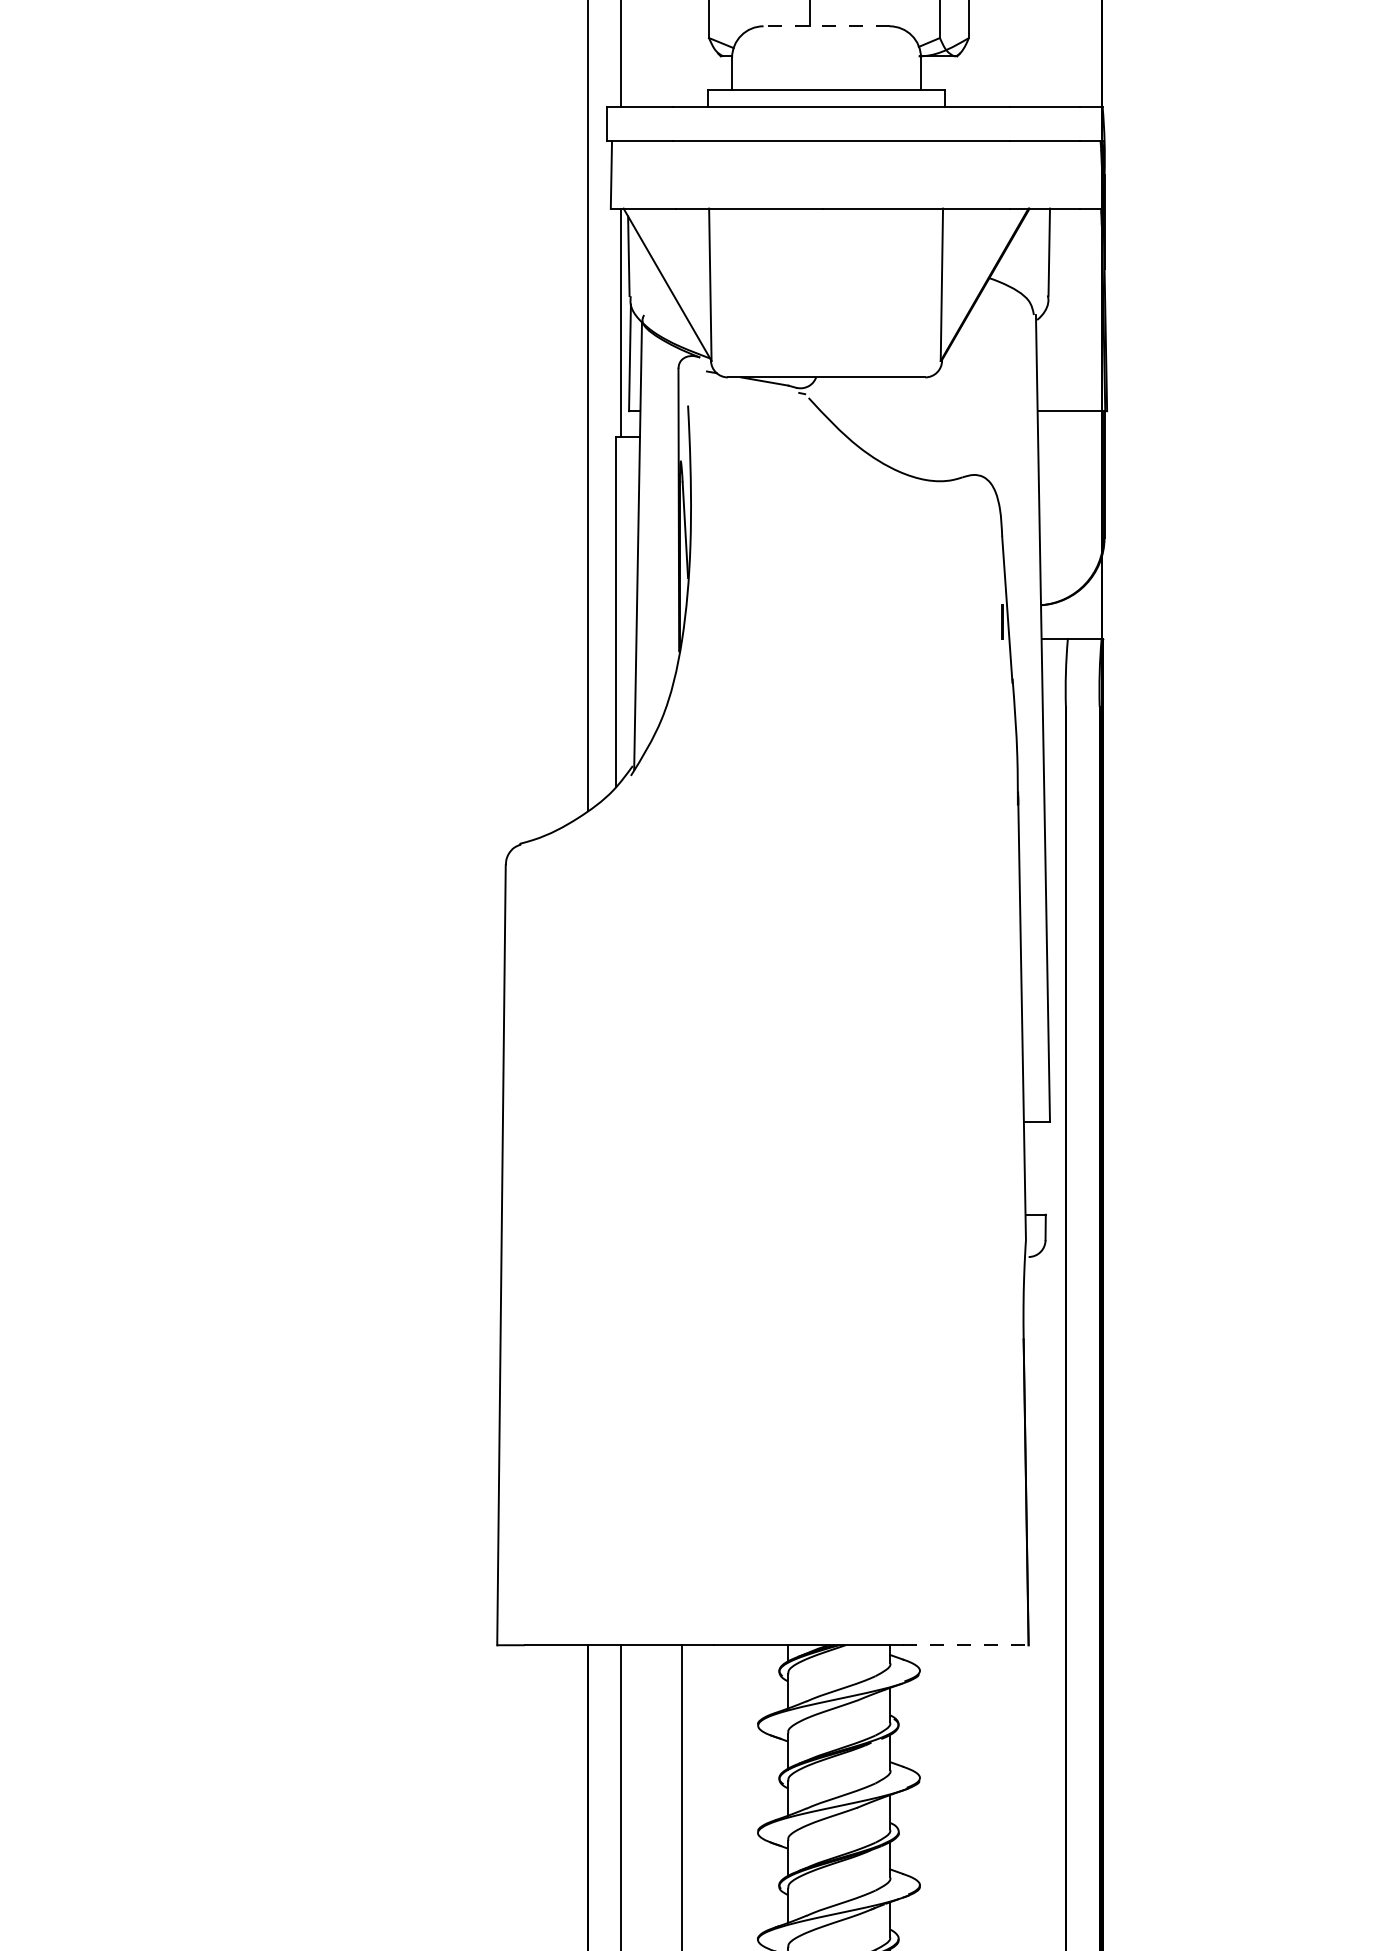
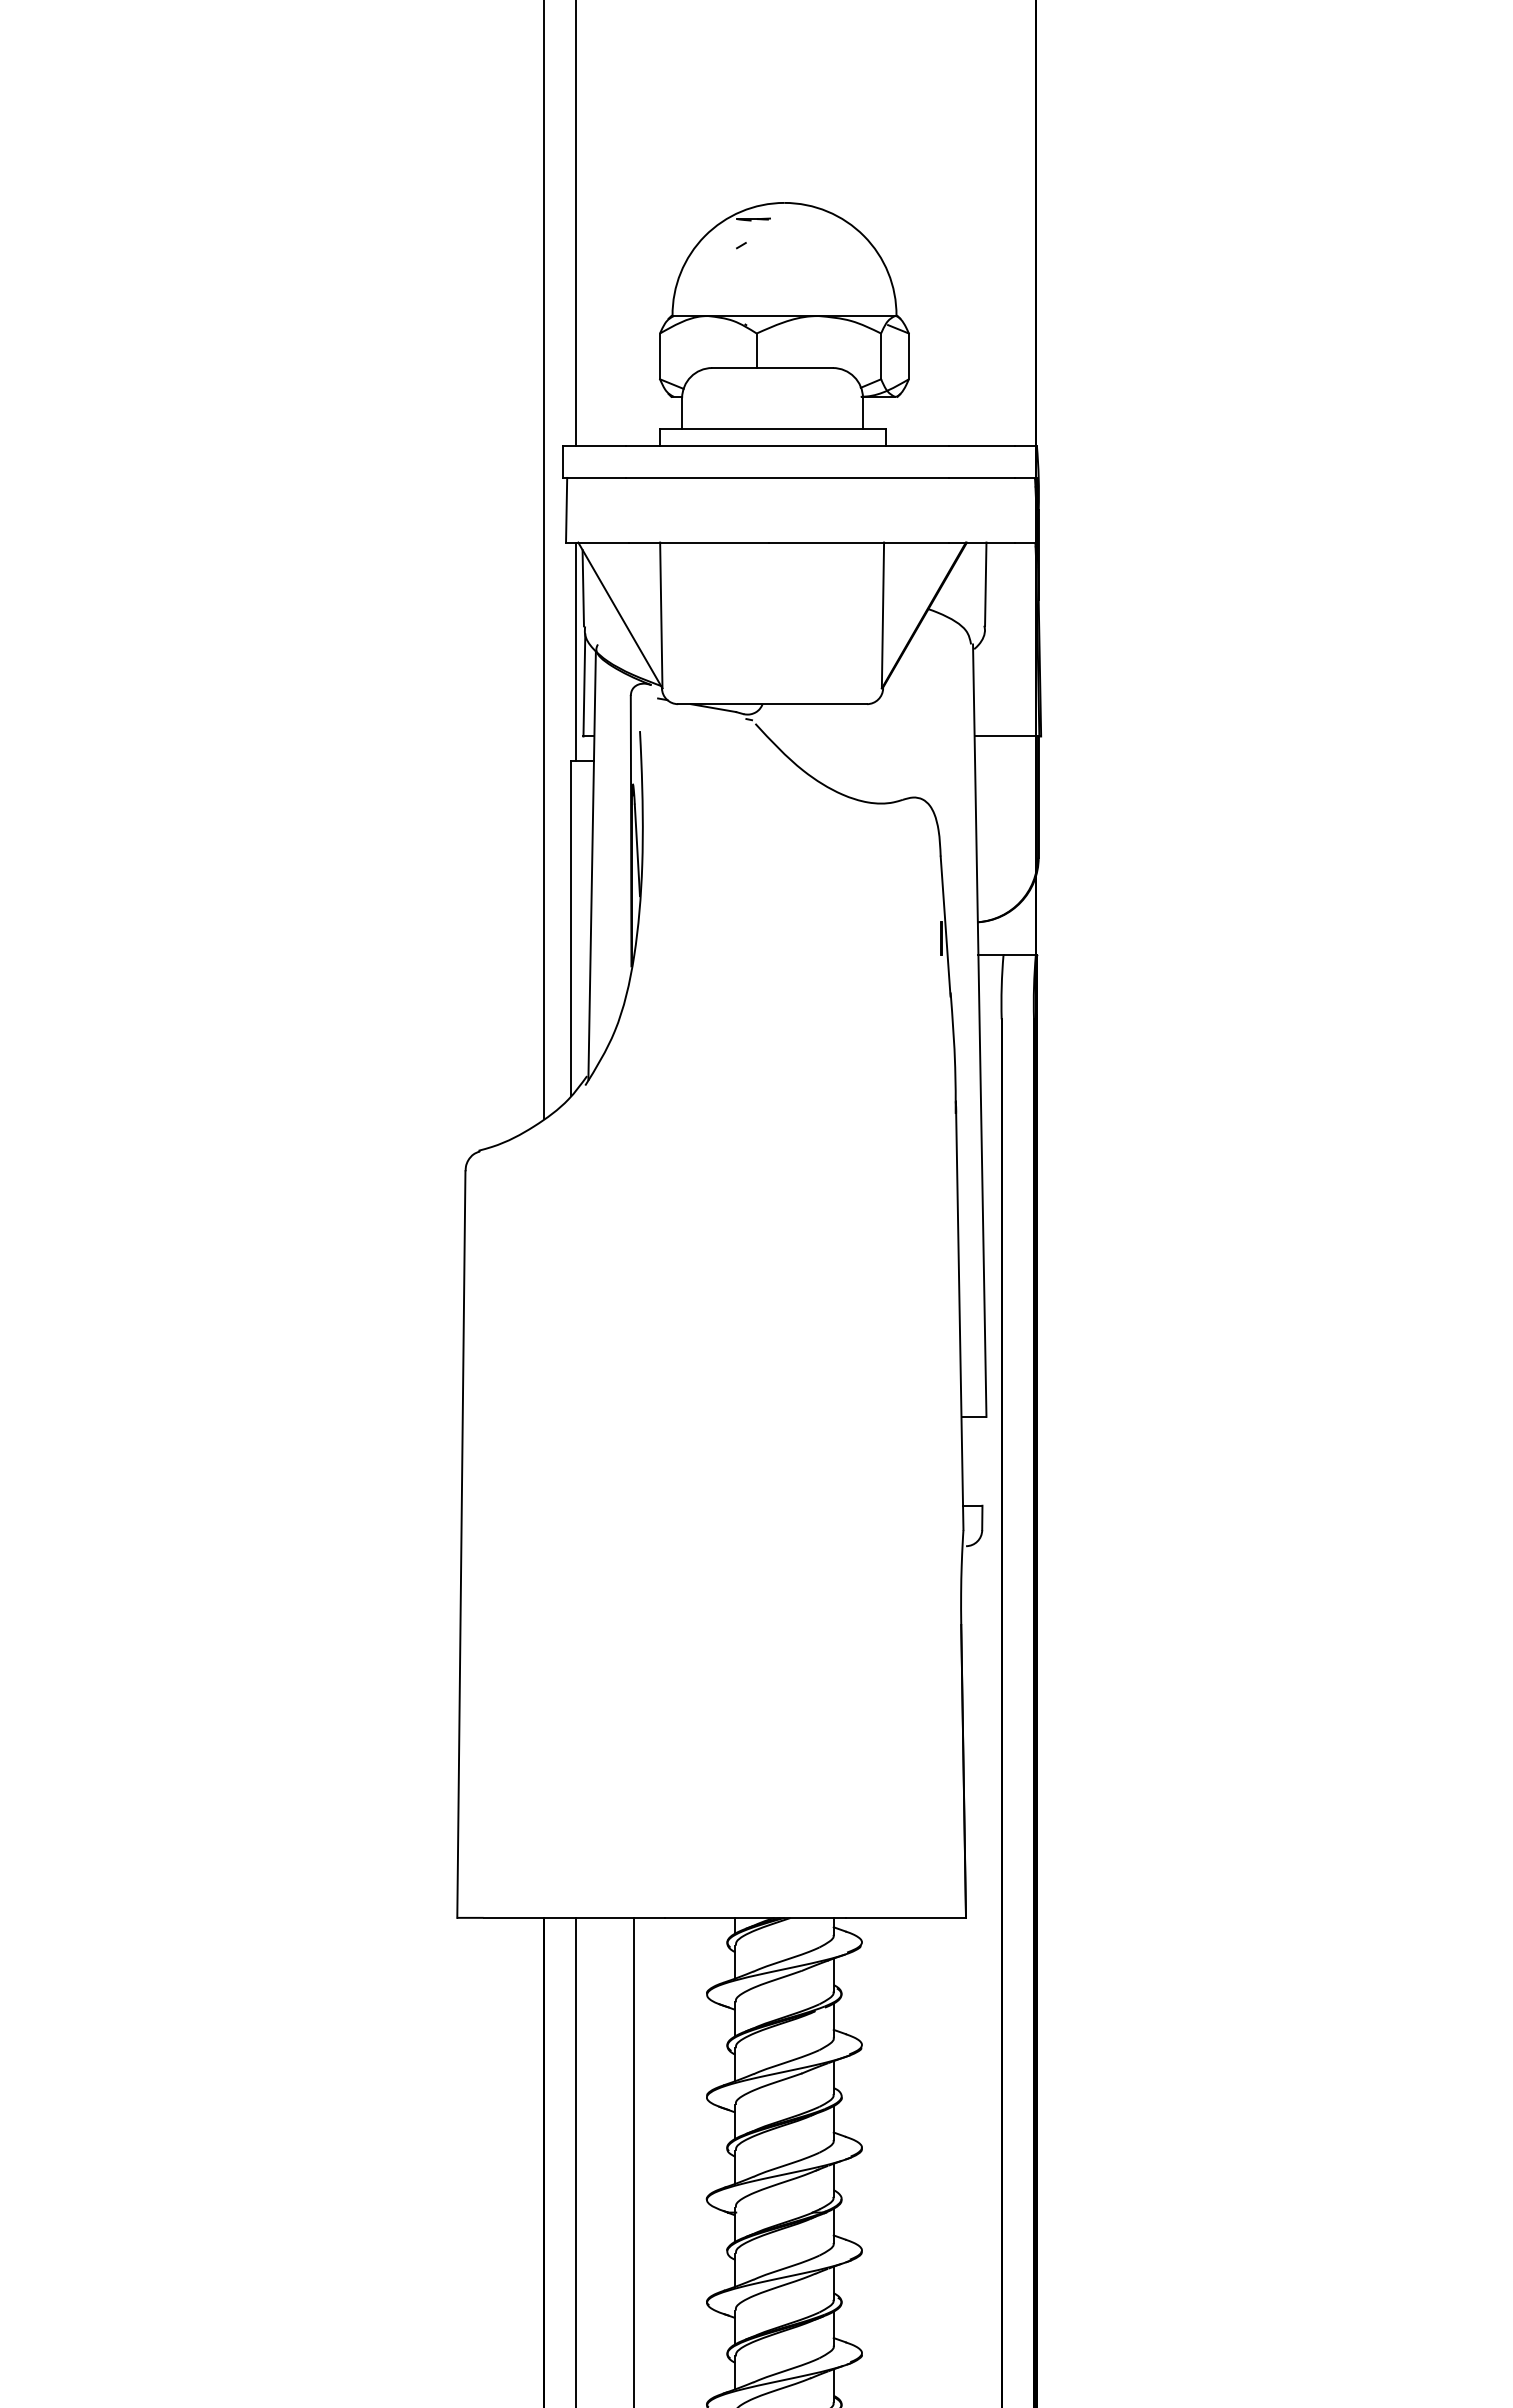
line: (826, 26) -> (772, 368), dashed -> solid
line: (966, 1644) -> (906, 1917), dashed -> solid

